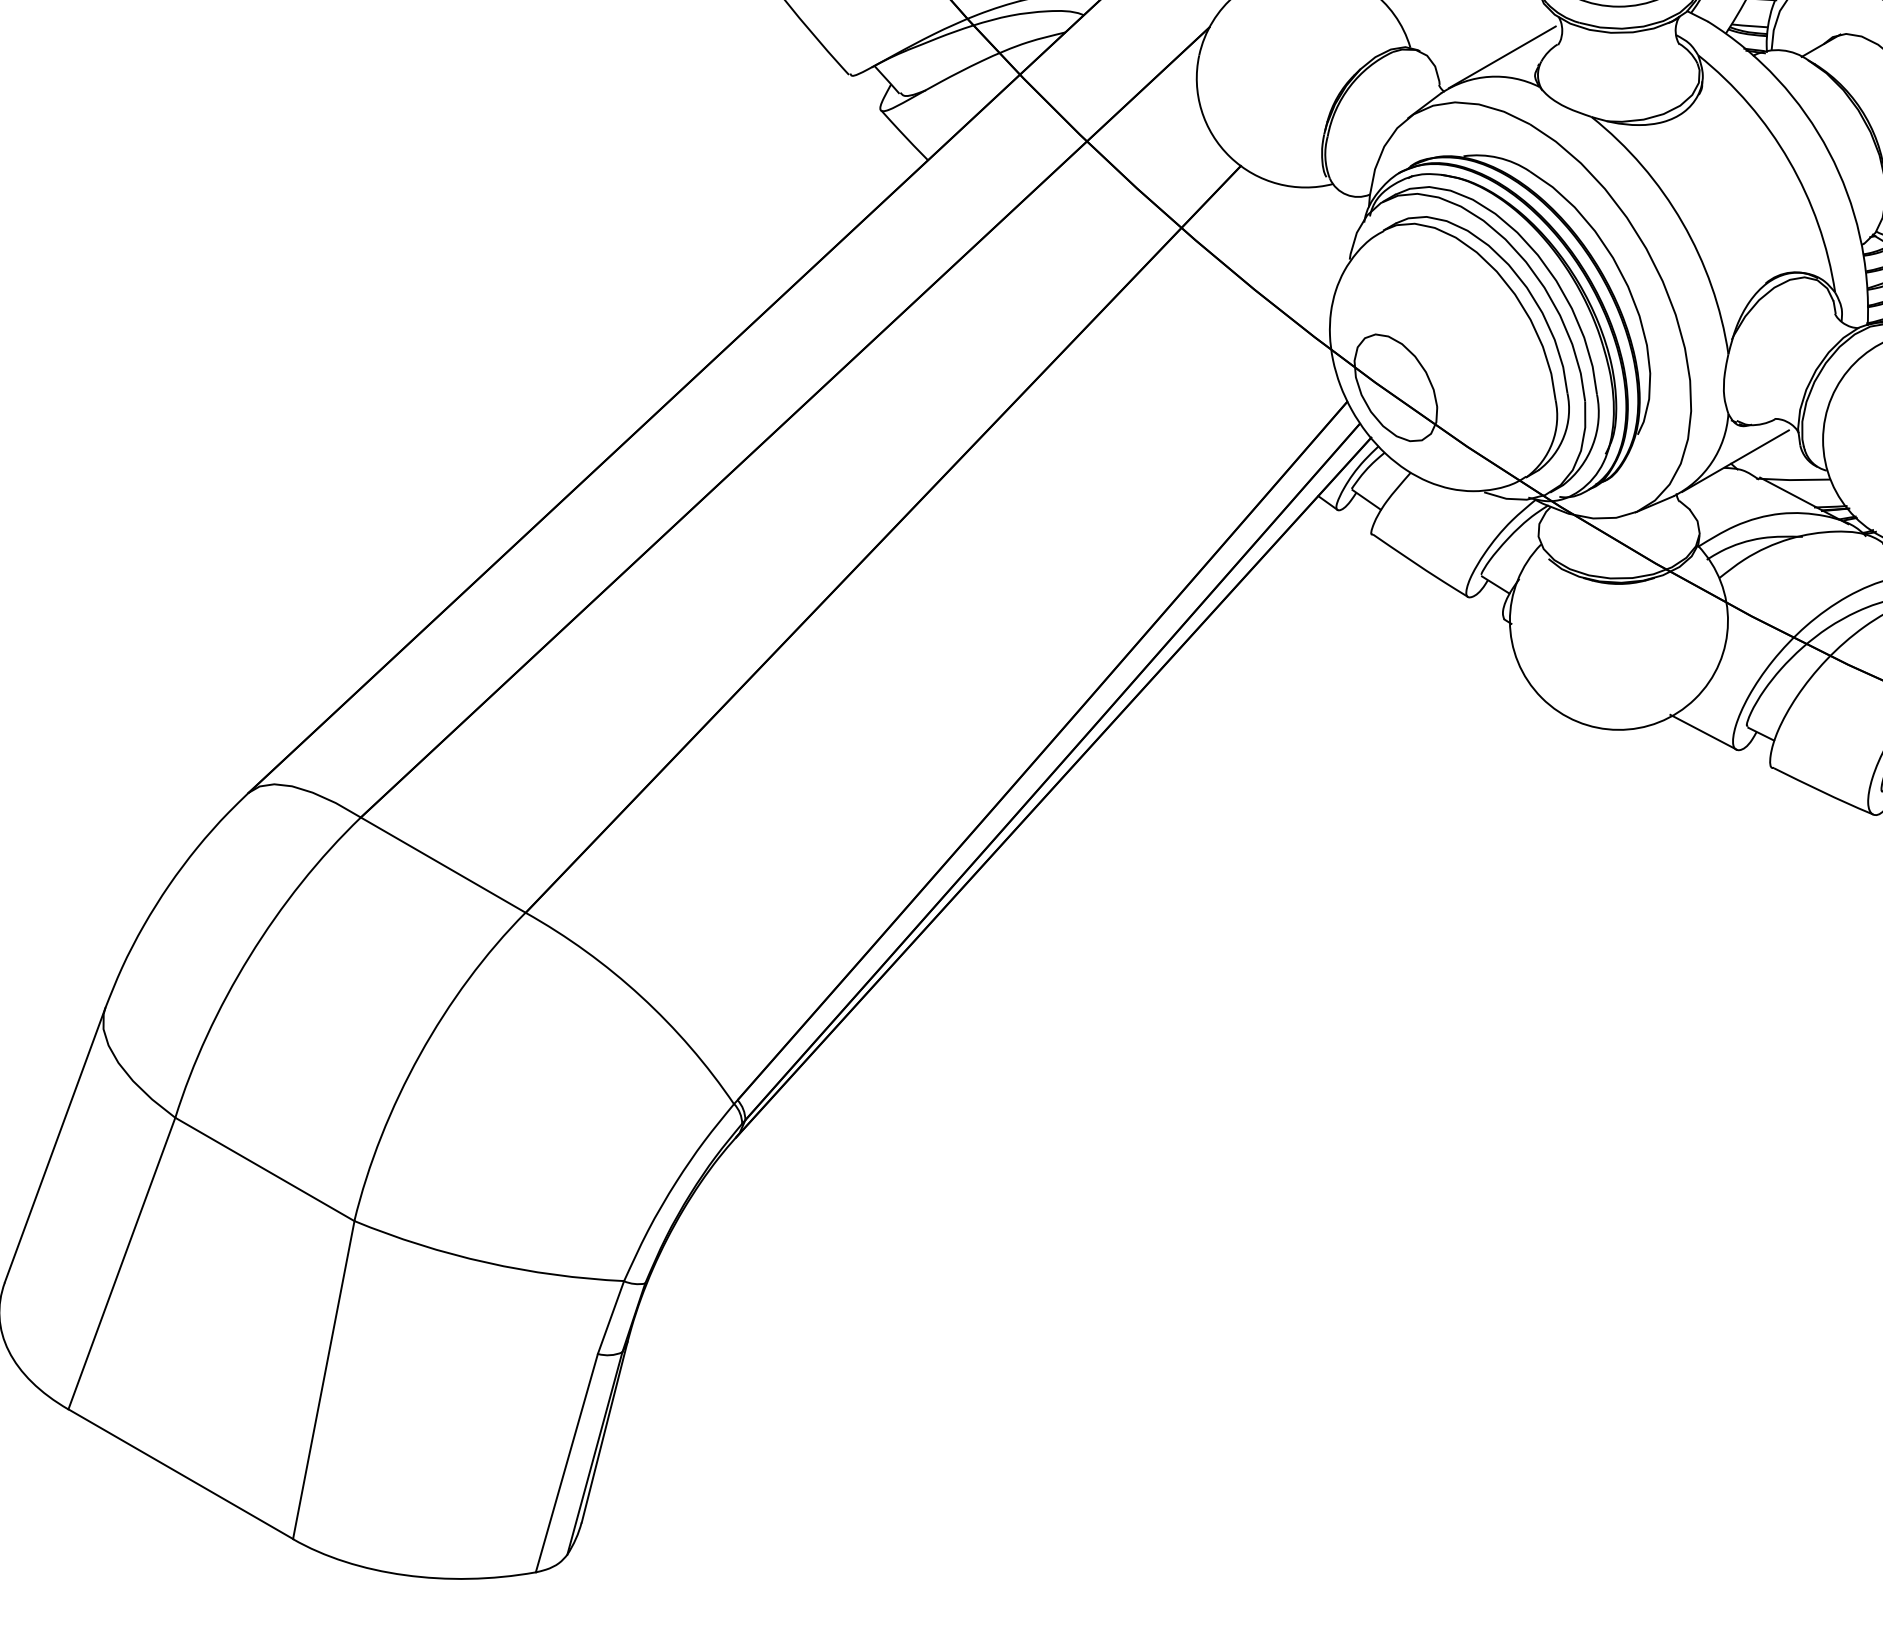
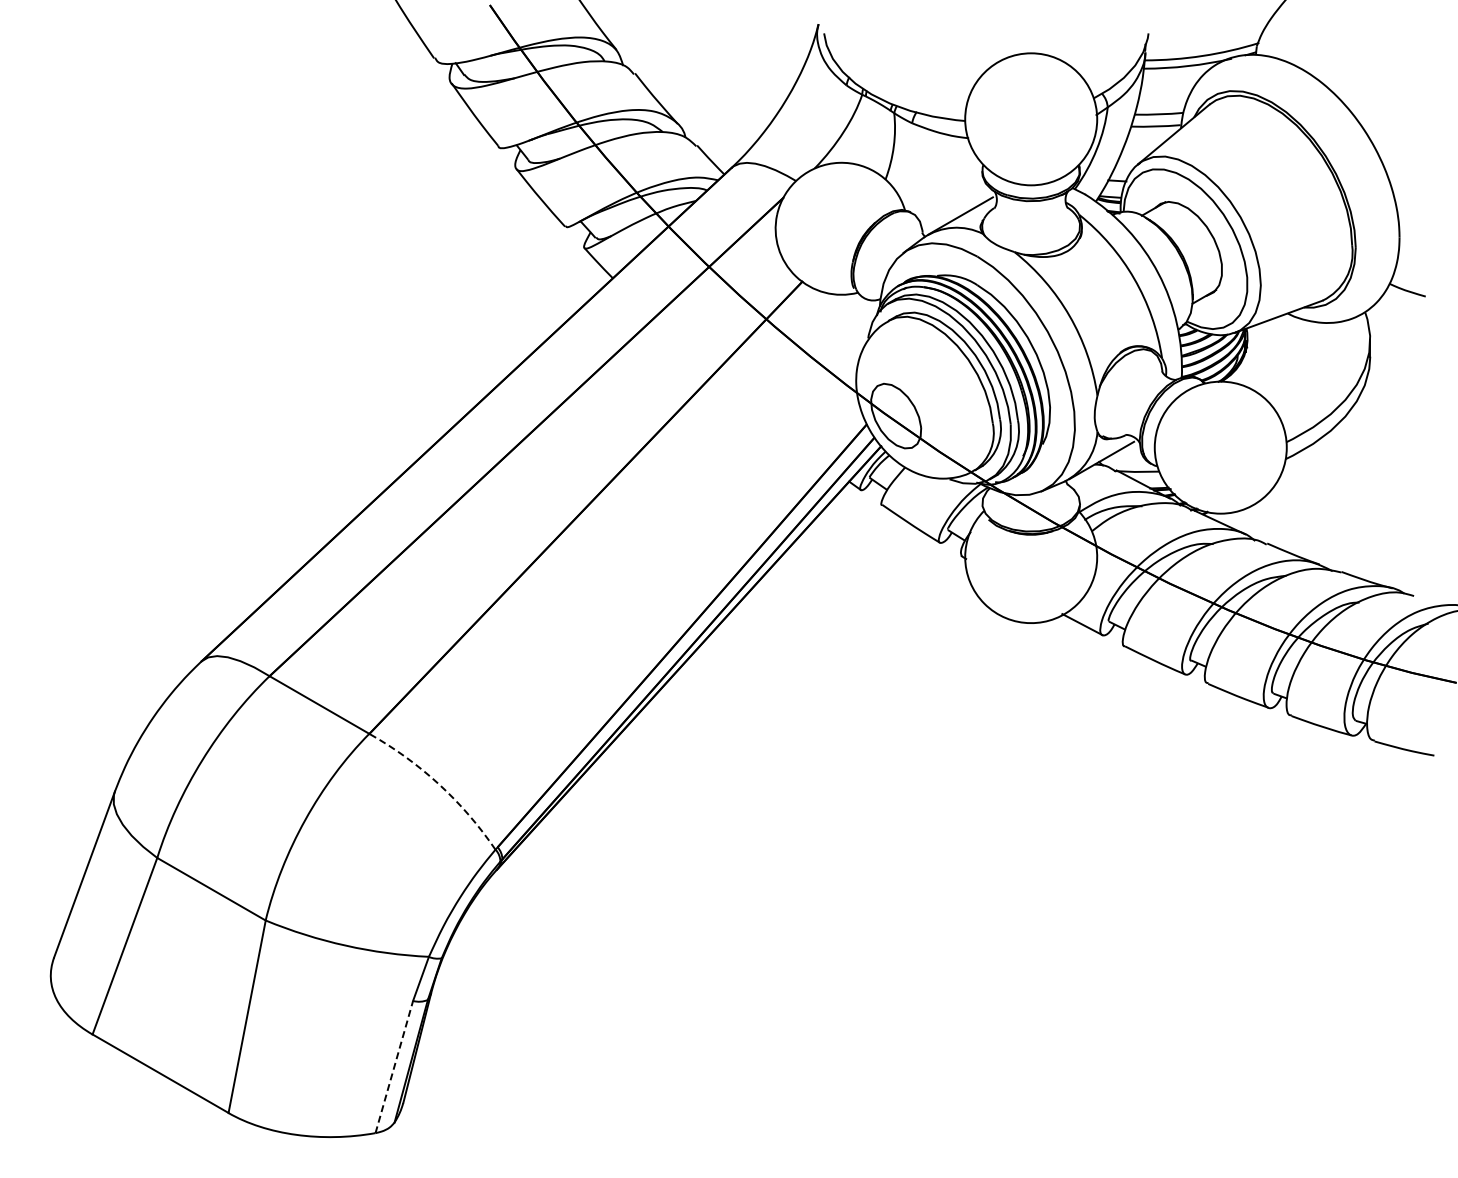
arc: (641, 996) -> (439, 784), solid -> dashed
line: (567, 1463) -> (394, 1067), solid -> dashed

